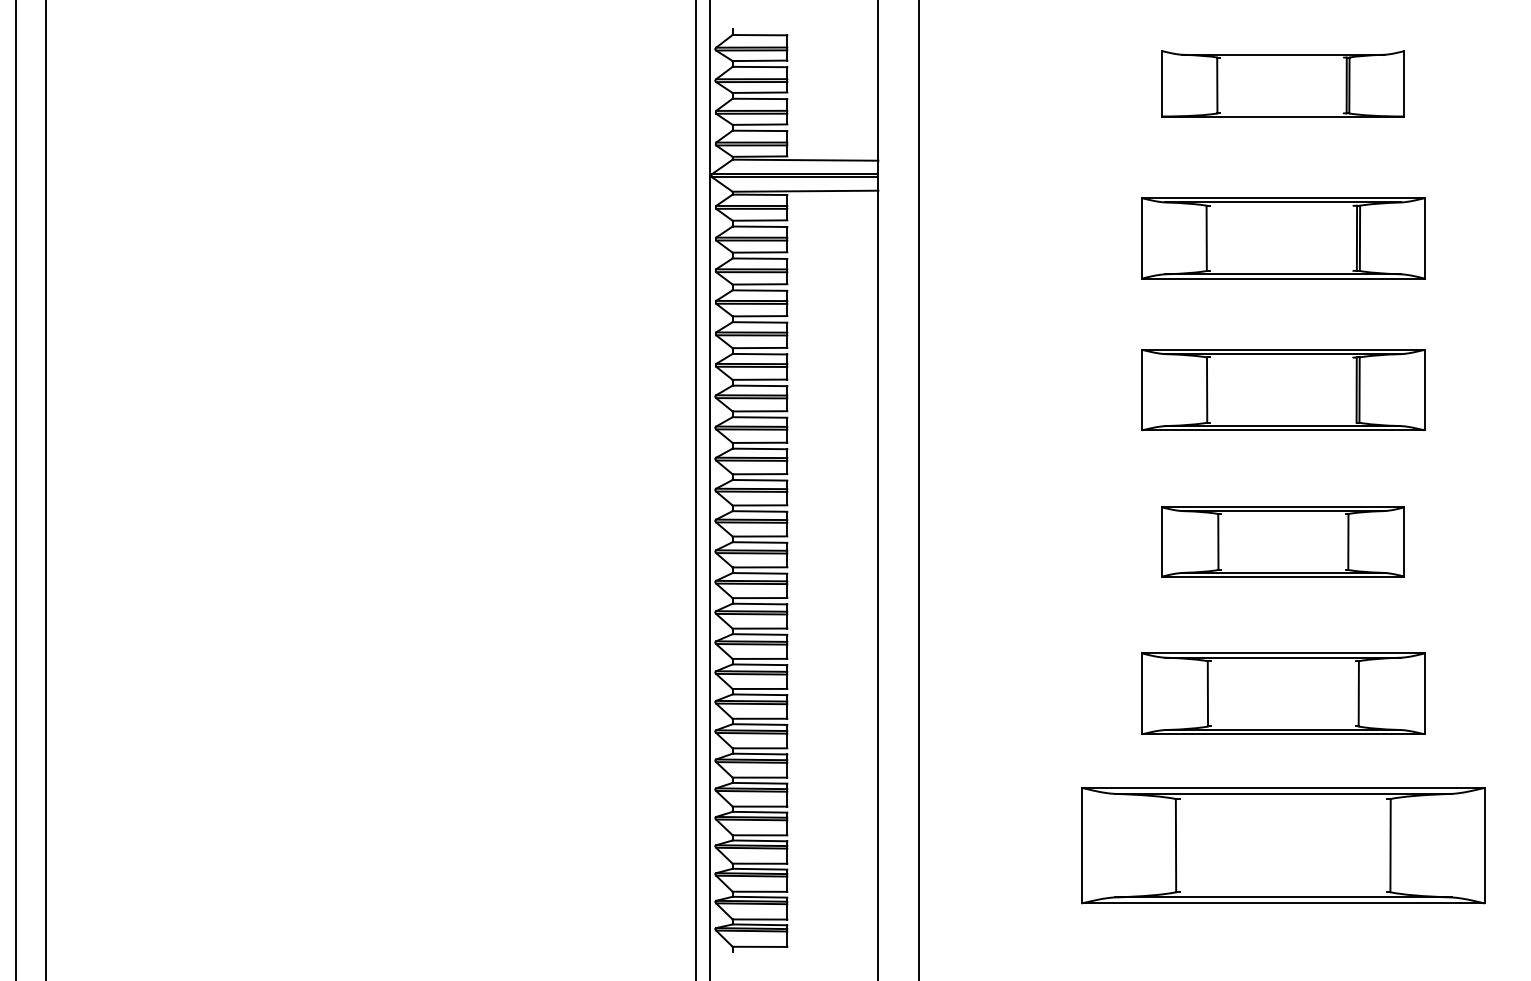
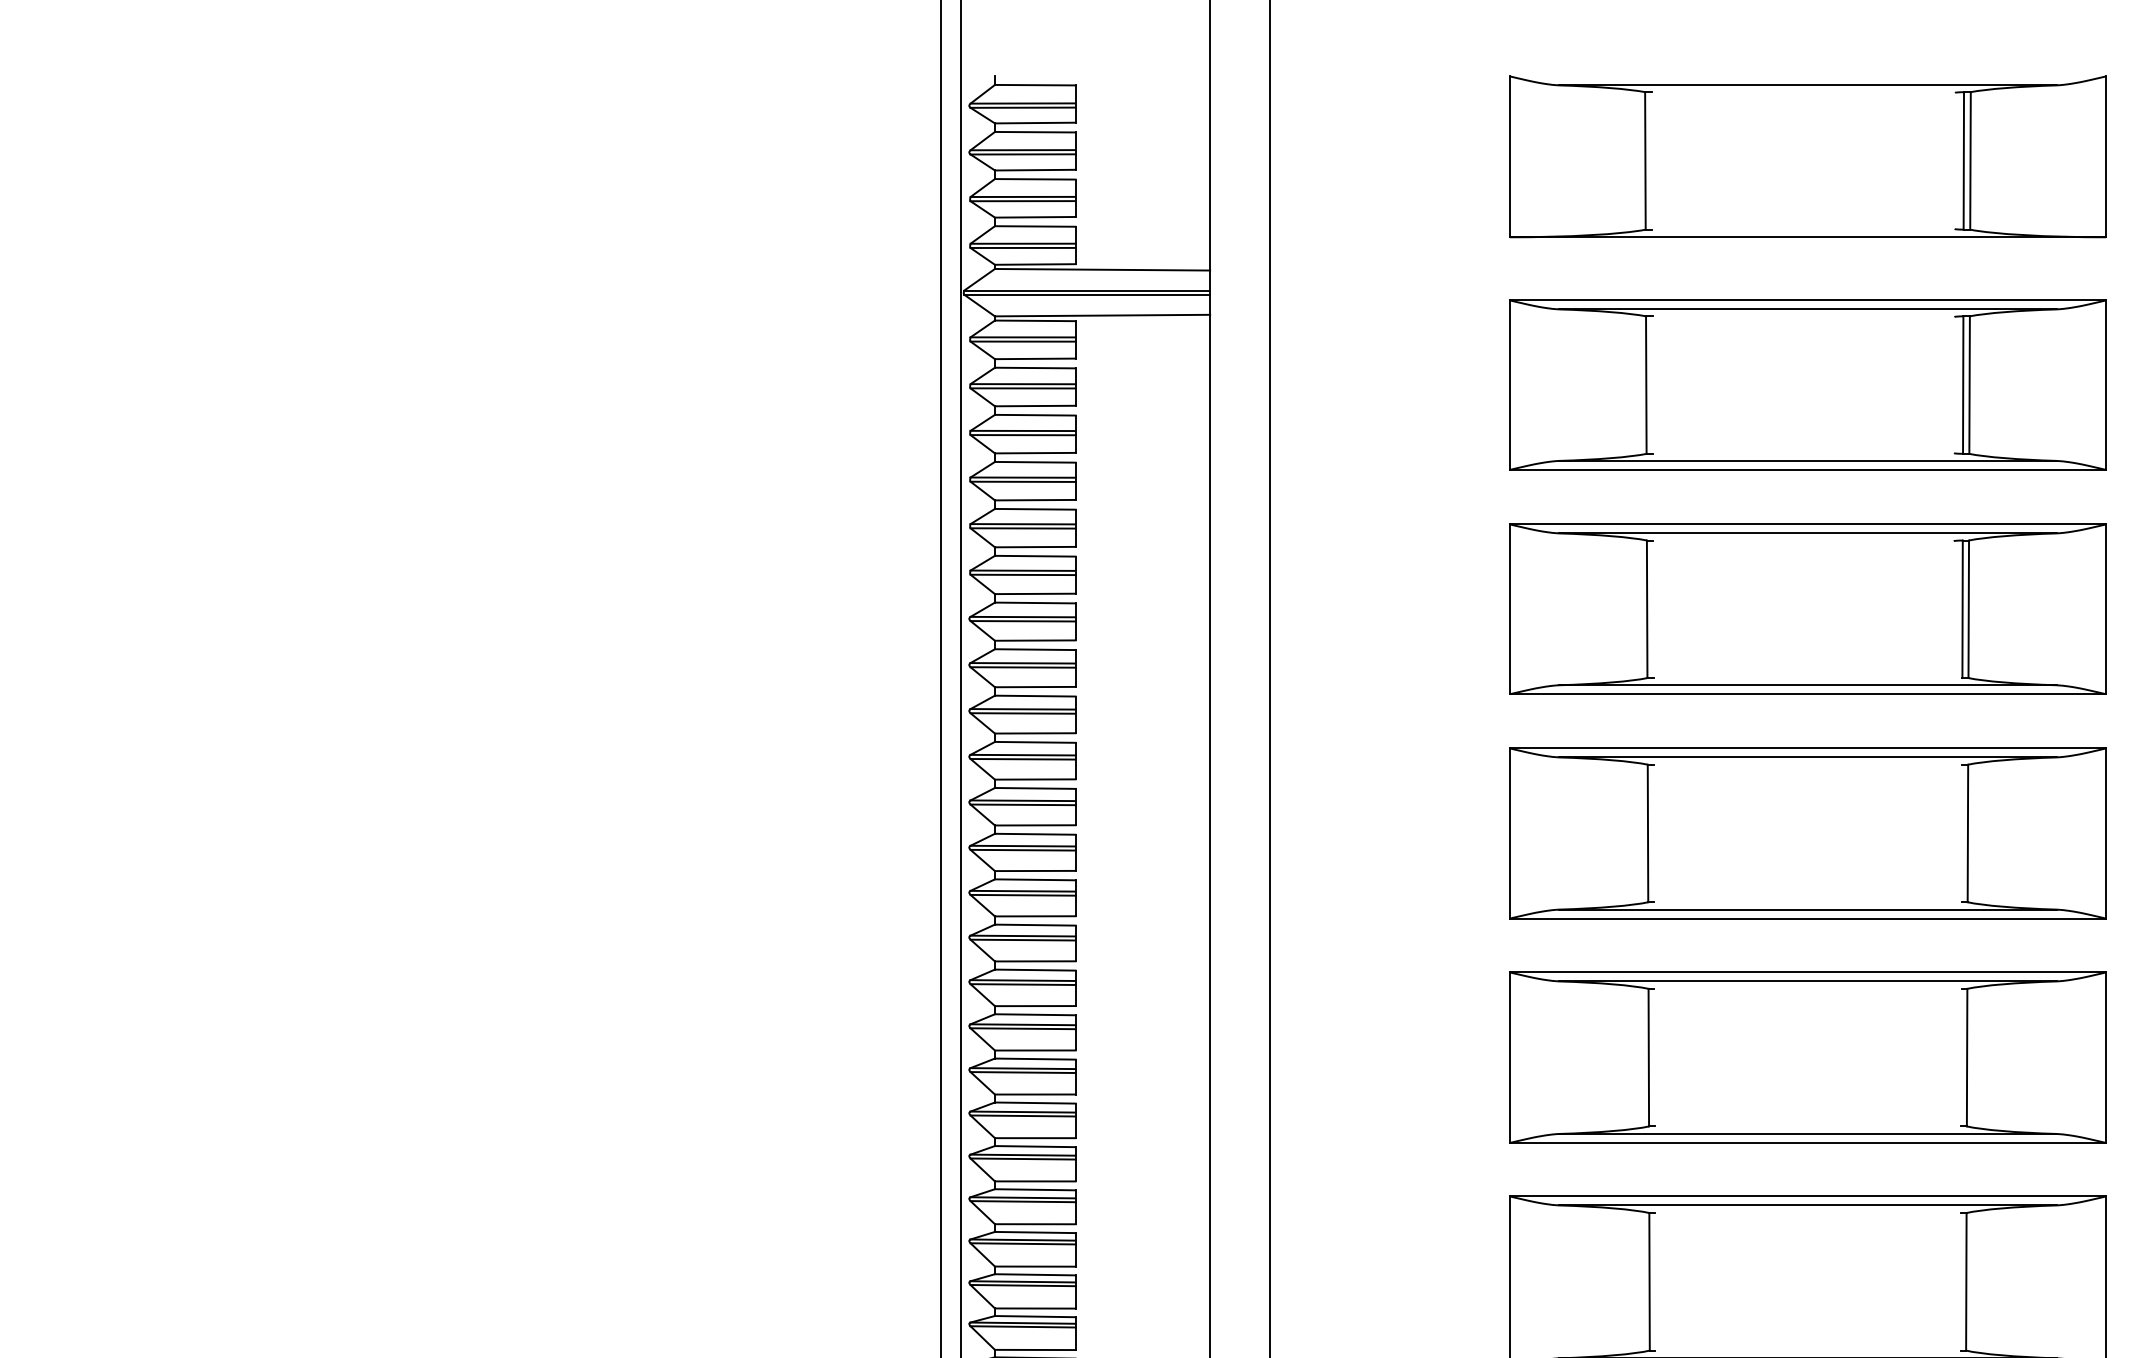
part: (1283, 83) -> (1808, 156), size x1.67
part: (1283, 238) -> (1808, 385), size x1.43
part: (1283, 389) -> (1808, 608), size x1.43
part: (1283, 541) -> (1808, 832), size x1.67
part: (1283, 693) -> (1808, 1057), size x1.43

